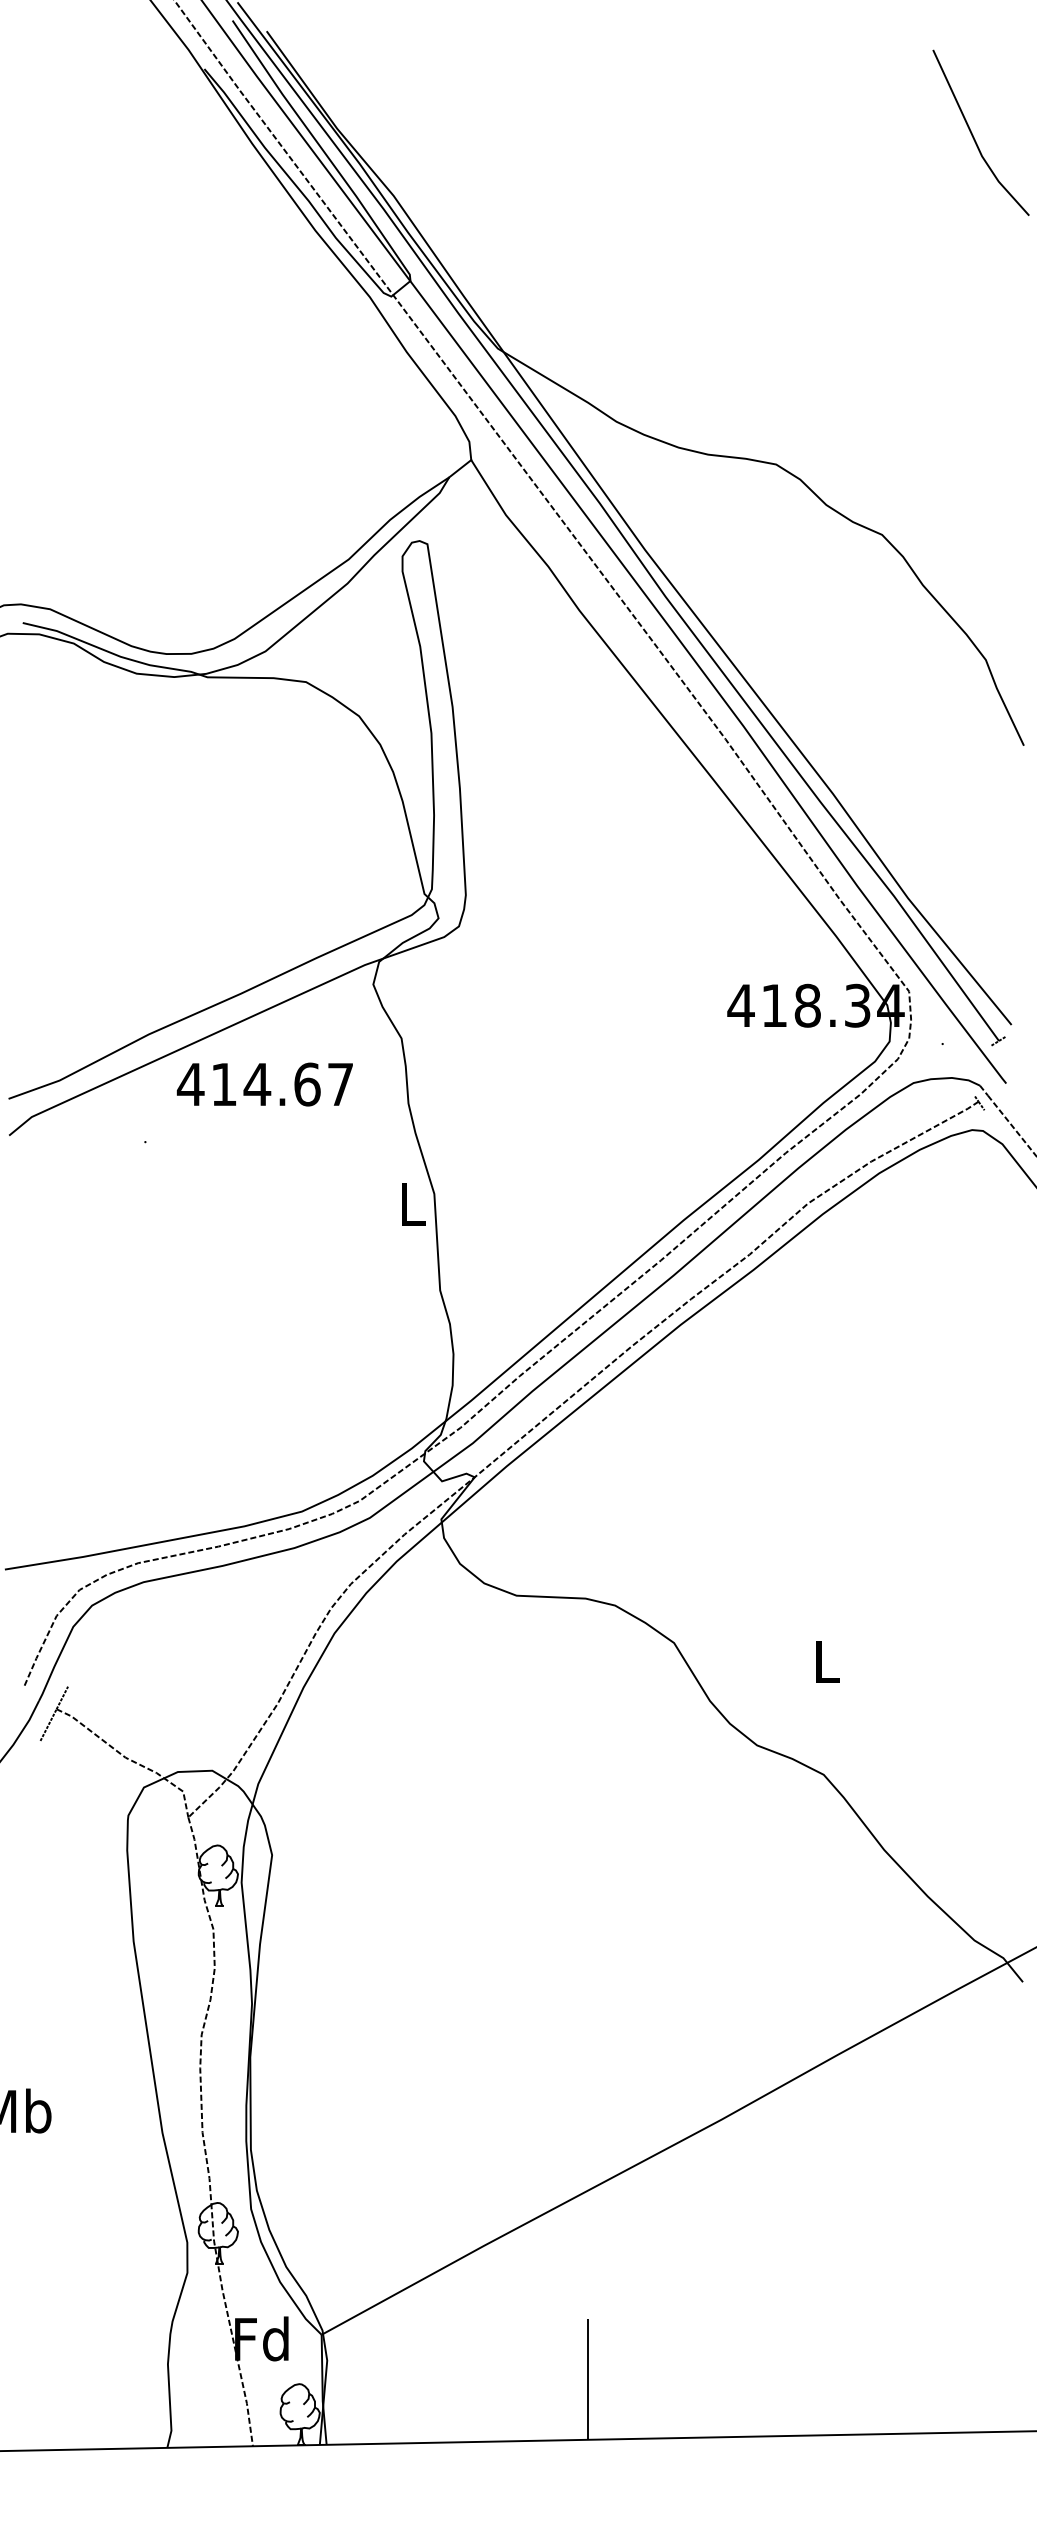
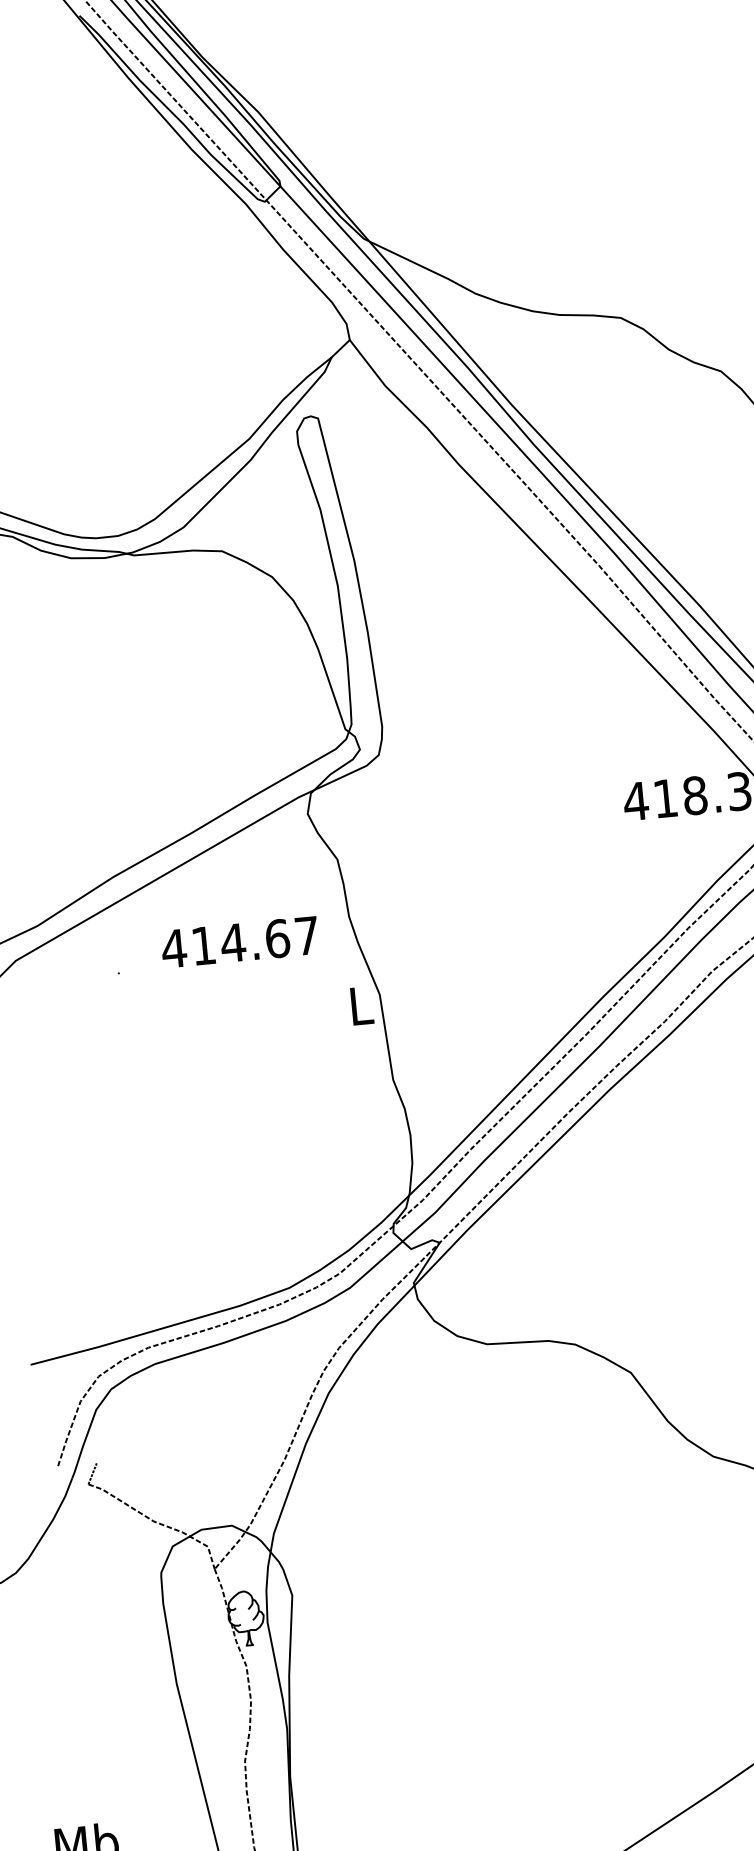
text: (264, 1084) -> (239, 942), moved
line: (48, 1724) -> (82, 1498), removed

